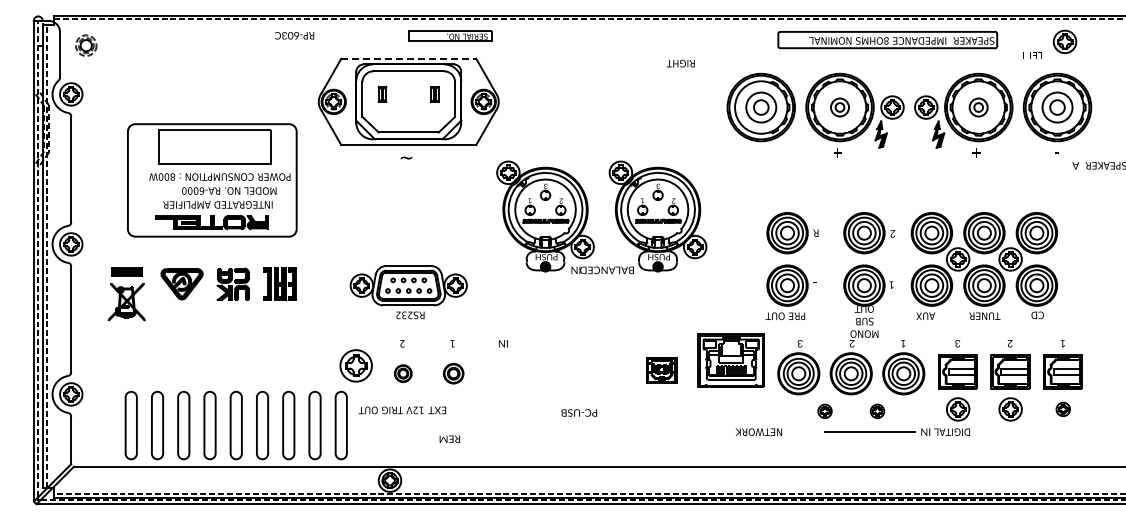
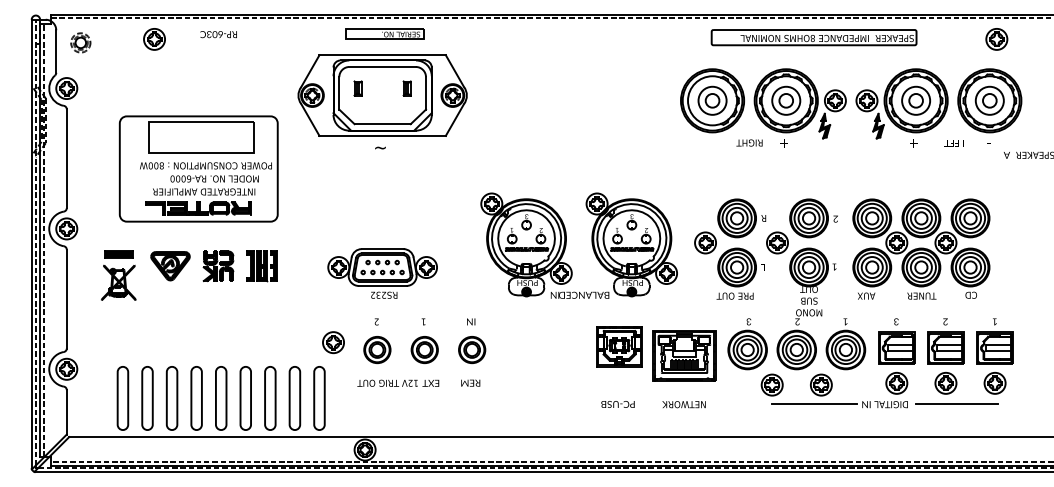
text: (294, 35) -> (218, 34), moved
part: (450, 35) -> (385, 33), moved
part: (887, 40) -> (813, 38), moved
part: (164, 41) -> (154, 39), added
text: (1032, 55) -> (955, 142), moved
line: (408, 58) -> (382, 54), dashed -> solid
text: (680, 63) -> (749, 142), moved
part: (839, 107) -> (785, 100), size x1.67
part: (978, 107) -> (915, 100), size x1.67
part: (588, 216) -> (566, 244), moved
part: (753, 259) -> (705, 243), added
part: (830, 259) -> (777, 243), added
part: (730, 360) -> (683, 355), moved
part: (356, 365) -> (333, 342), size x0.71
part: (661, 370) -> (619, 346), size x1.67
part: (403, 373) -> (377, 349), size x1.67
part: (453, 373) -> (424, 349), size x1.43
part: (504, 373) -> (472, 349), added
part: (1063, 409) -> (995, 383), size x1.67
text: (402, 410) -> (398, 383), moved
part: (824, 411) -> (771, 385), size x1.67
part: (877, 411) -> (821, 385), size x1.67
text: (579, 412) -> (618, 404), moved
text: (758, 431) -> (683, 404), moved
line: (1021, 431) -> (956, 404), added
text: (449, 438) -> (470, 382), moved

